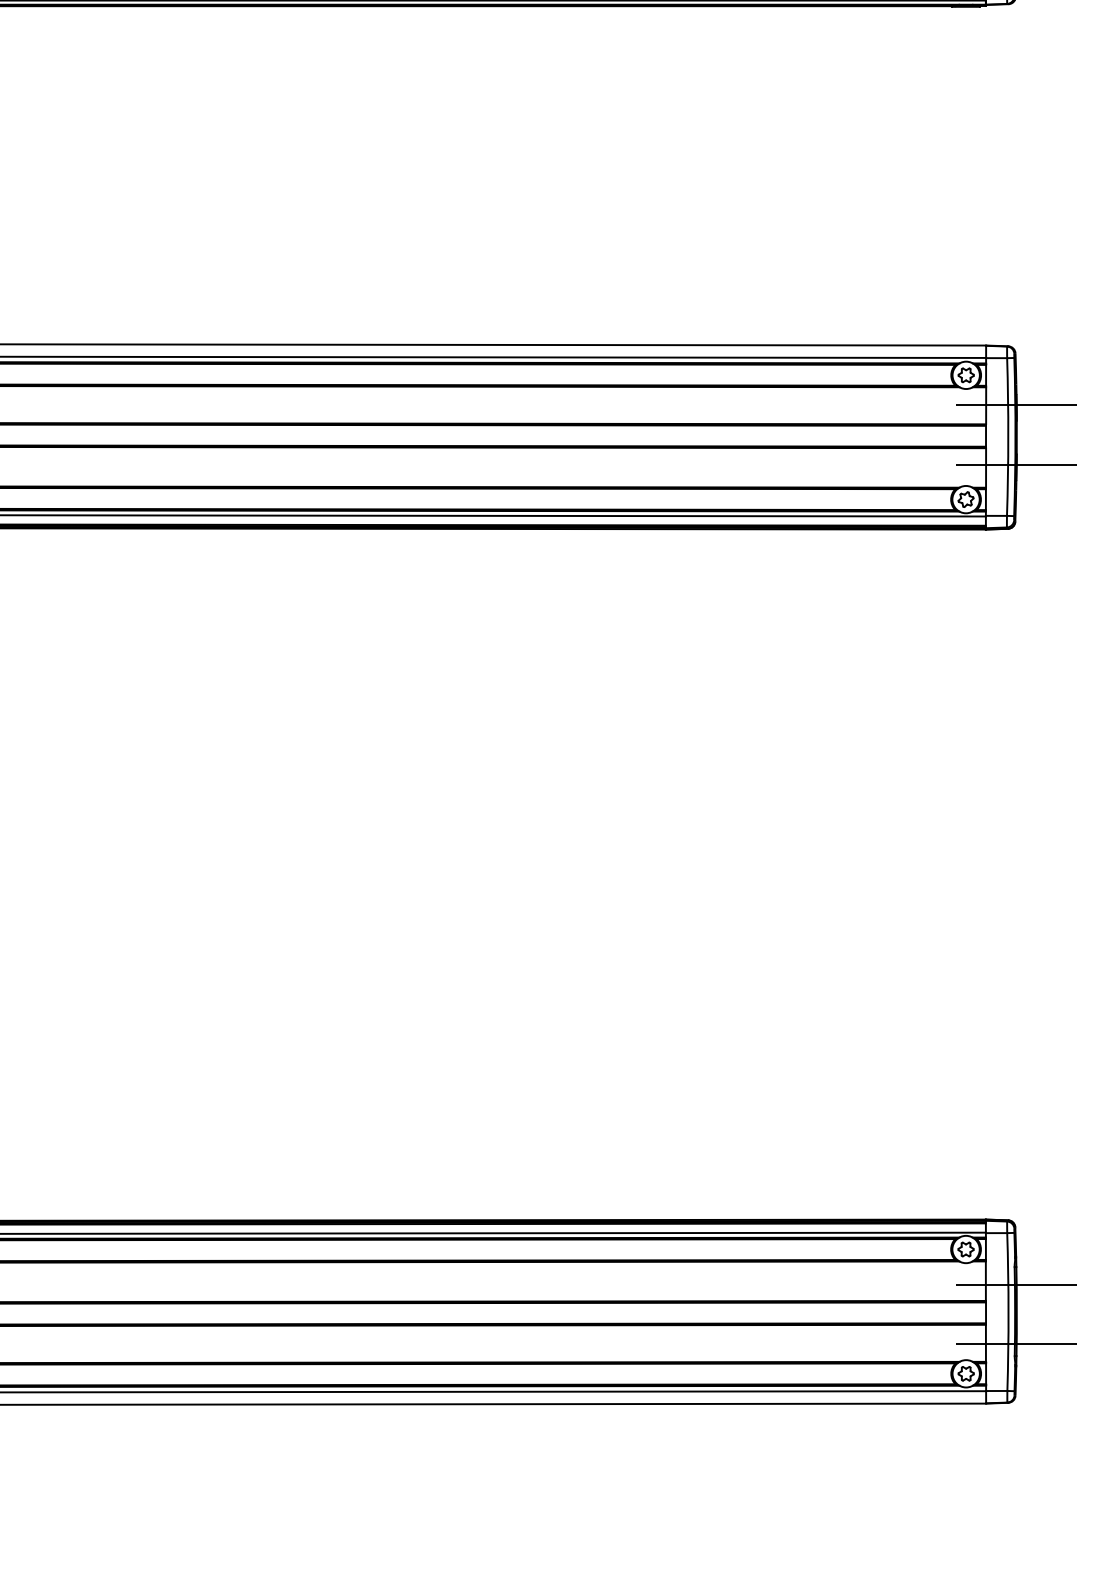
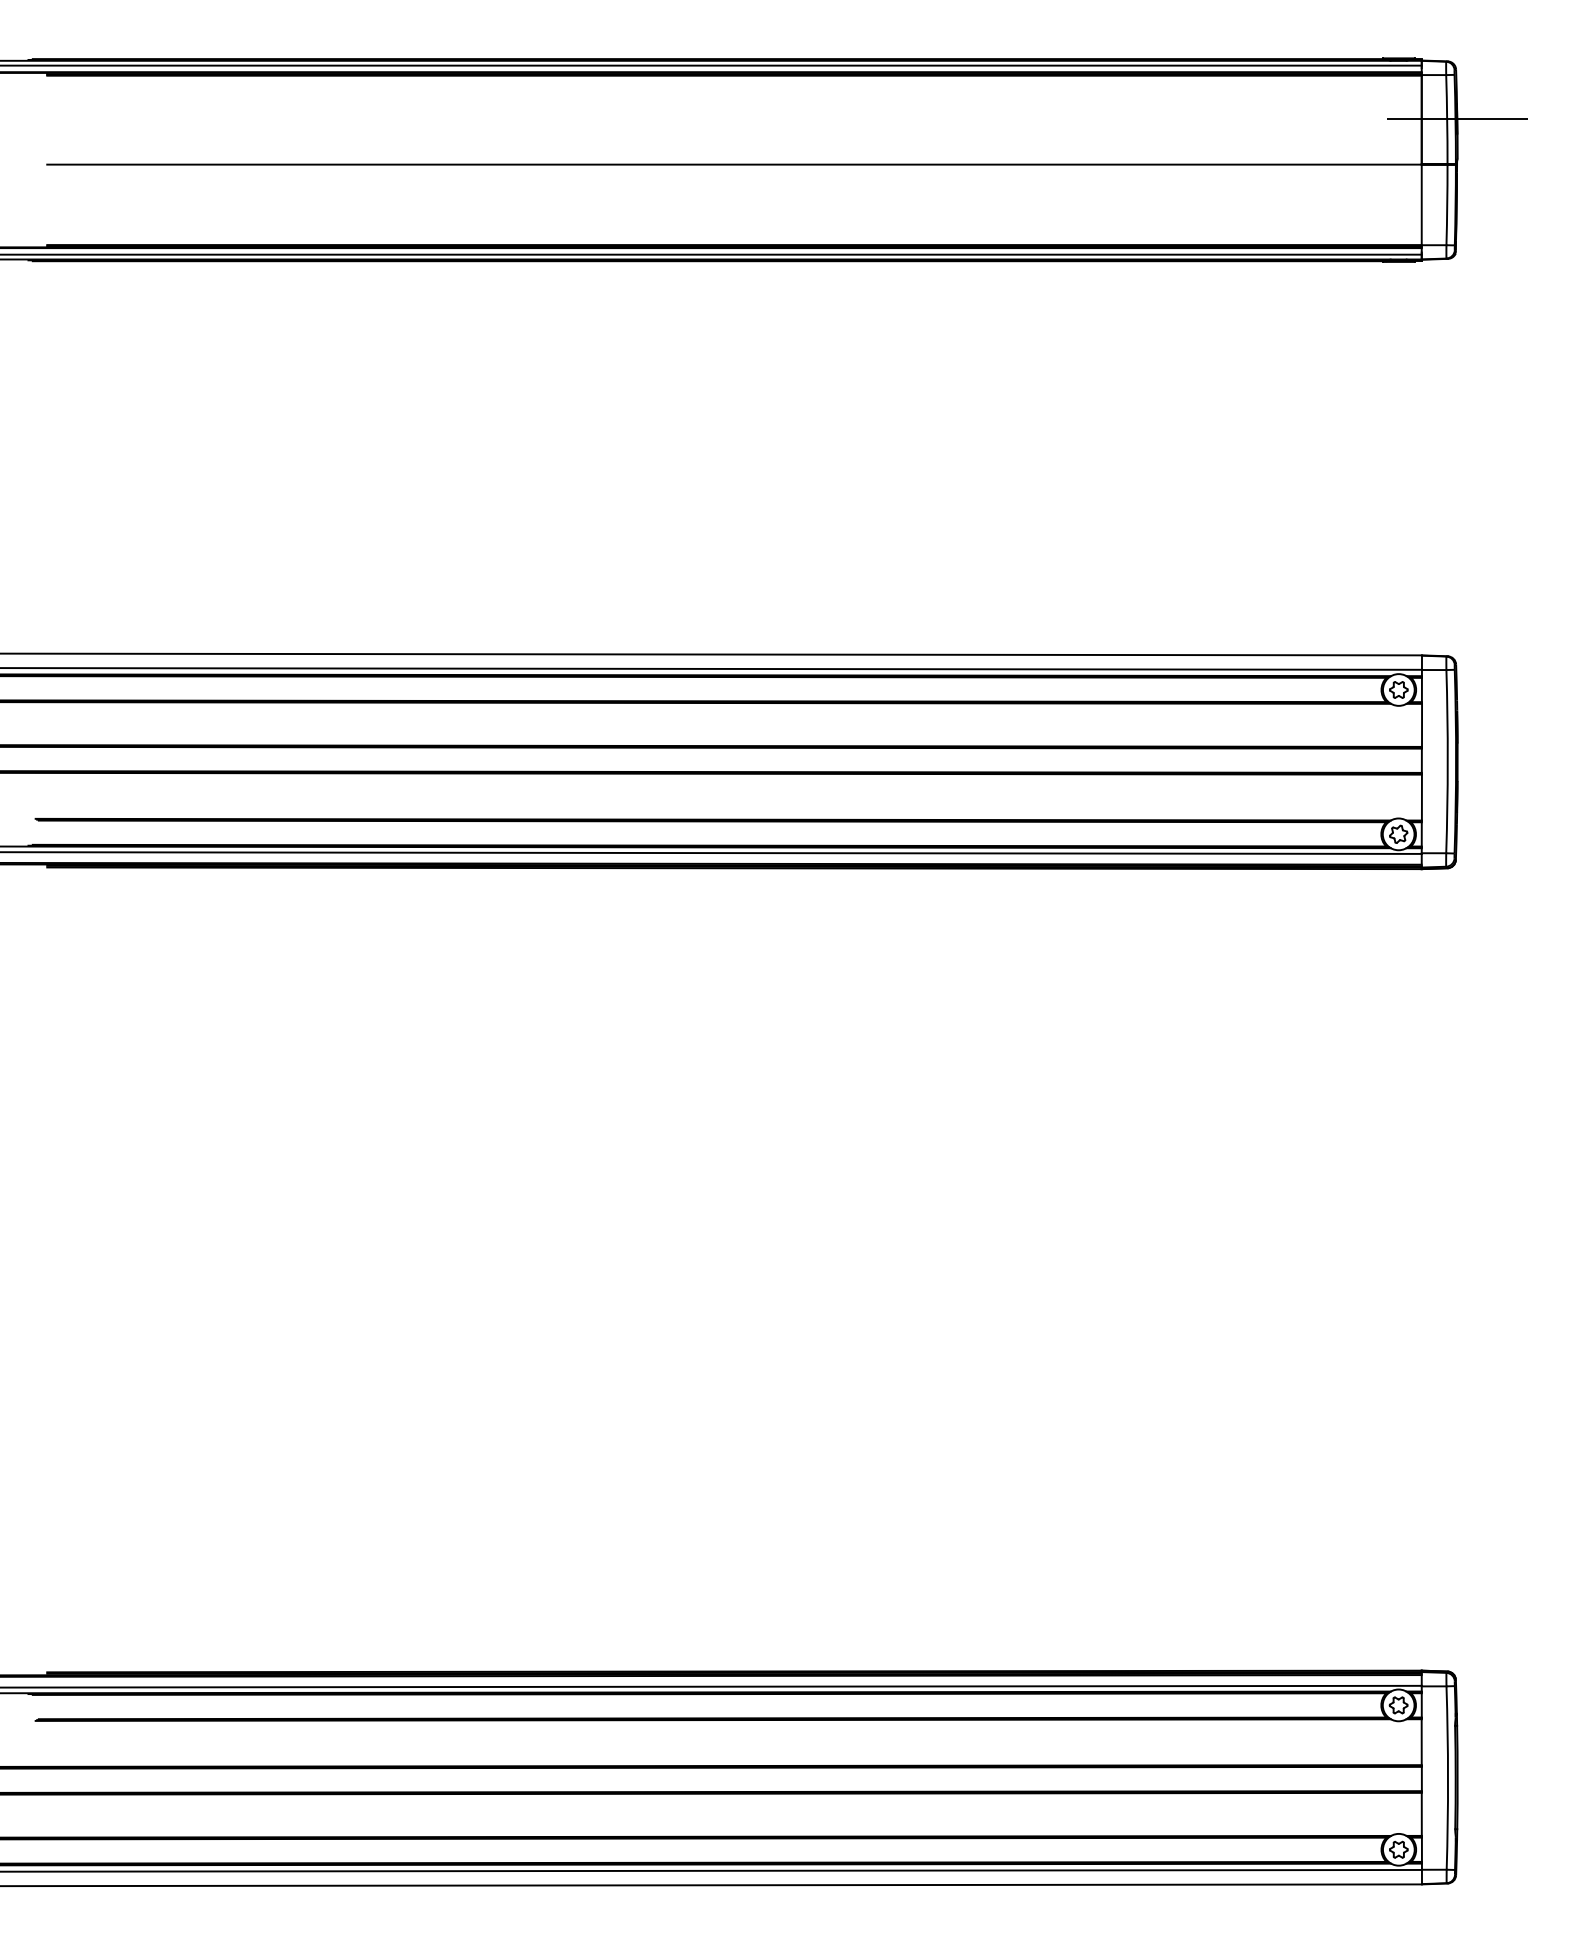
line: (1015, 405) -> (1456, 724), removed
line: (1015, 464) -> (1456, 793), removed
line: (1016, 1284) -> (1457, 1746), removed
line: (1016, 1344) -> (1457, 1815), removed

